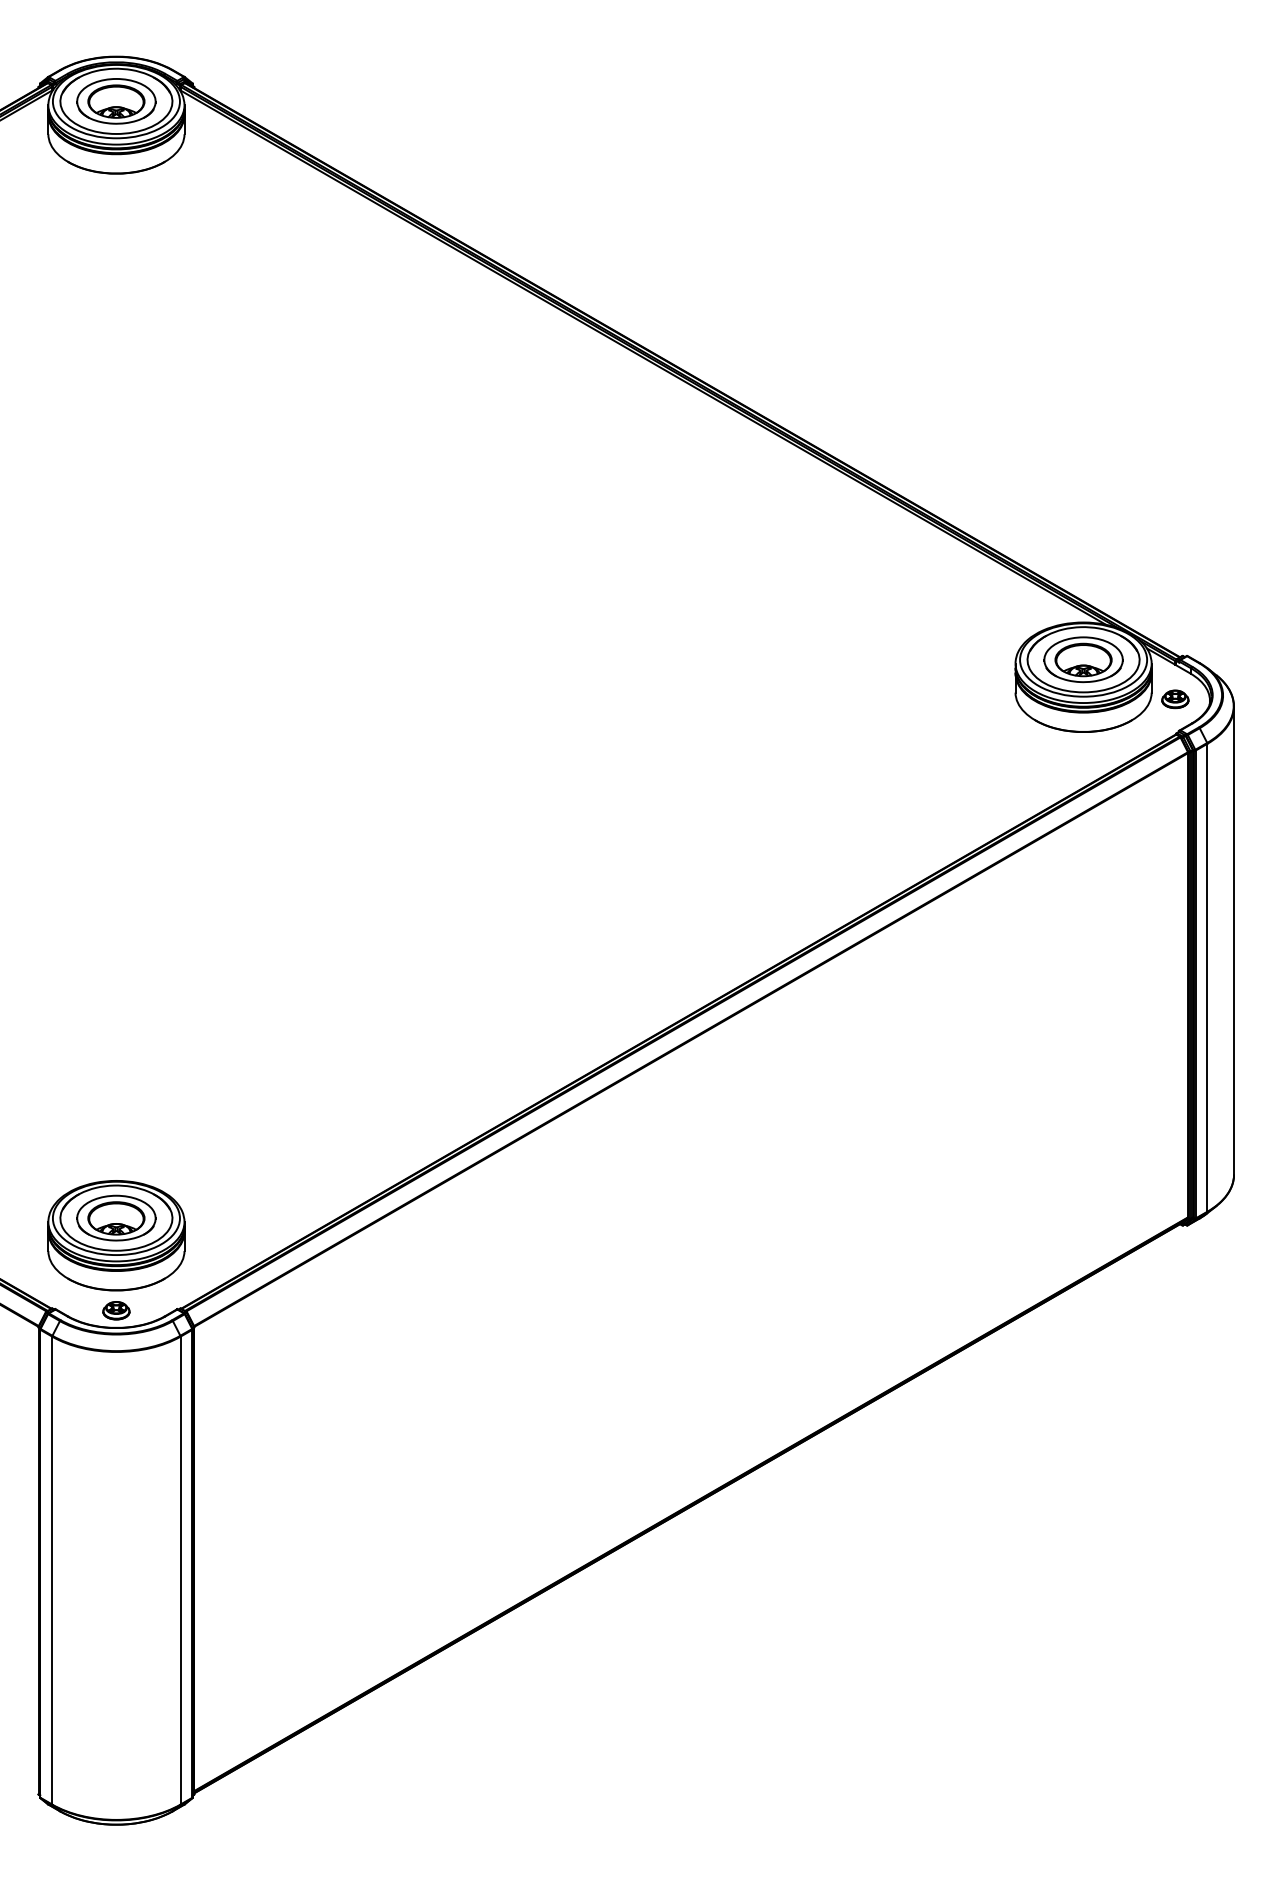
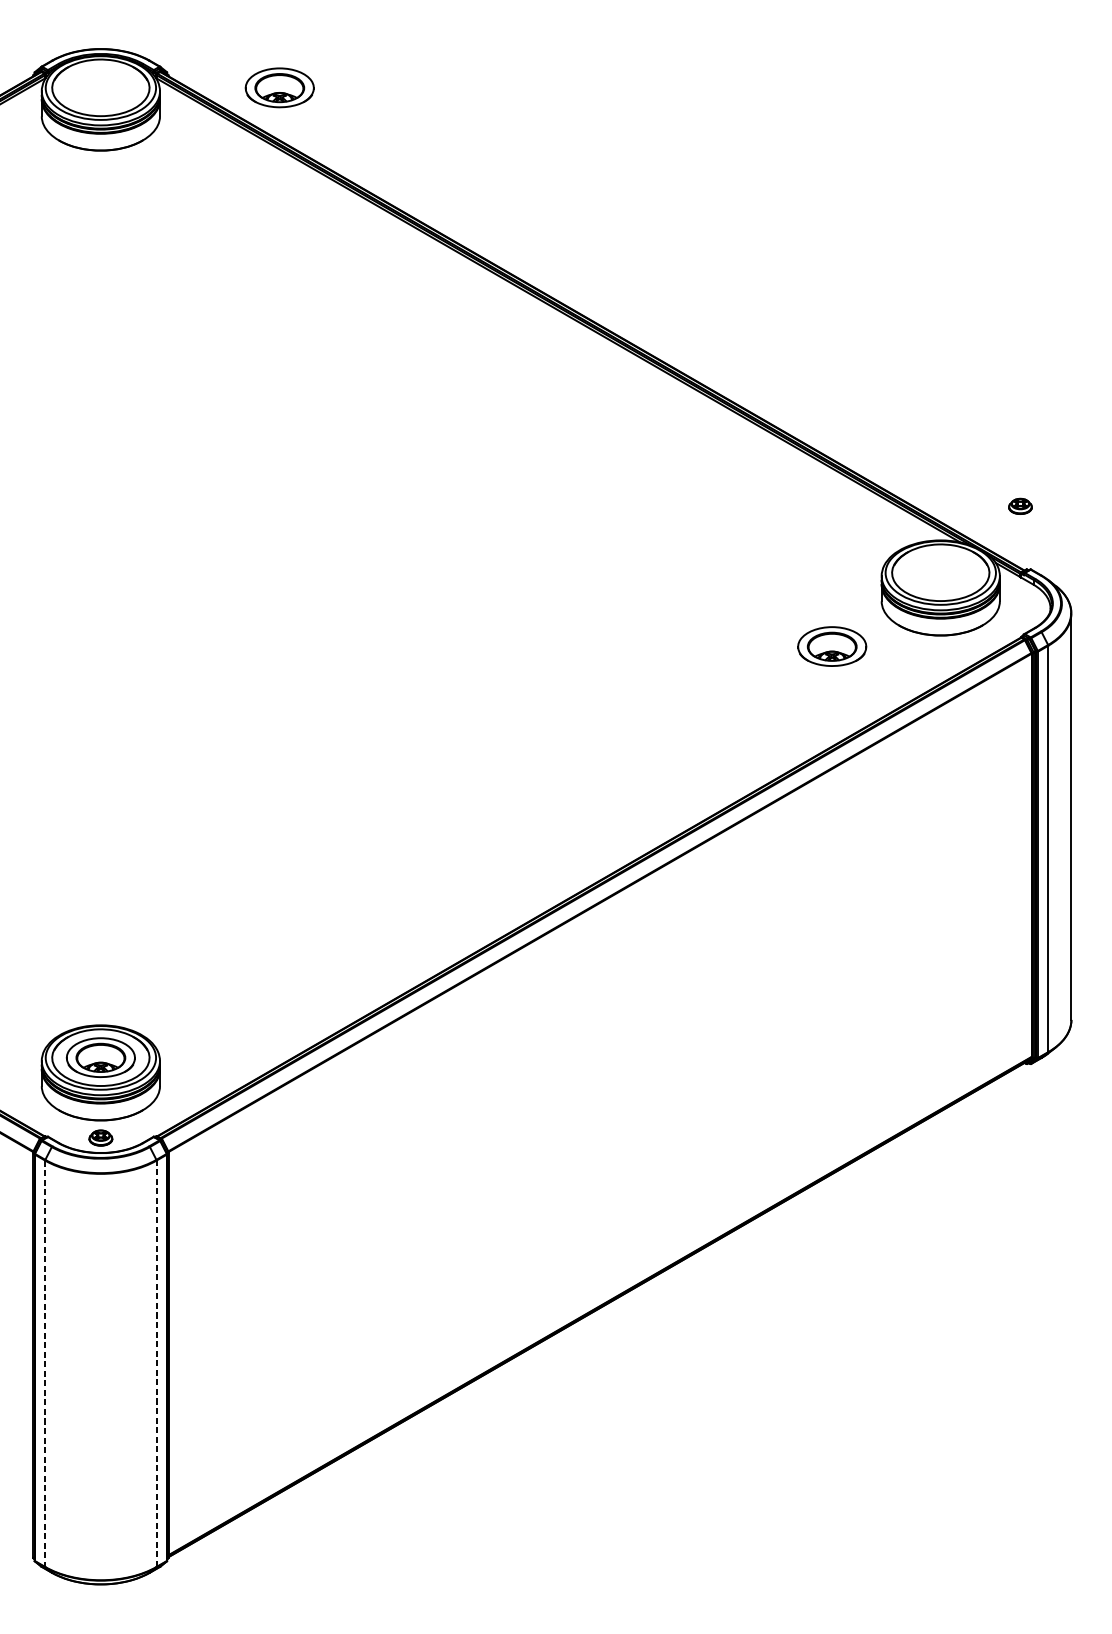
part: (116, 101) -> (279, 87), moved
part: (1083, 659) -> (832, 646), moved
part: (1175, 699) -> (1020, 506), moved
line: (52, 1570) -> (45, 1363), solid -> dashed
line: (180, 1570) -> (156, 1363), solid -> dashed

